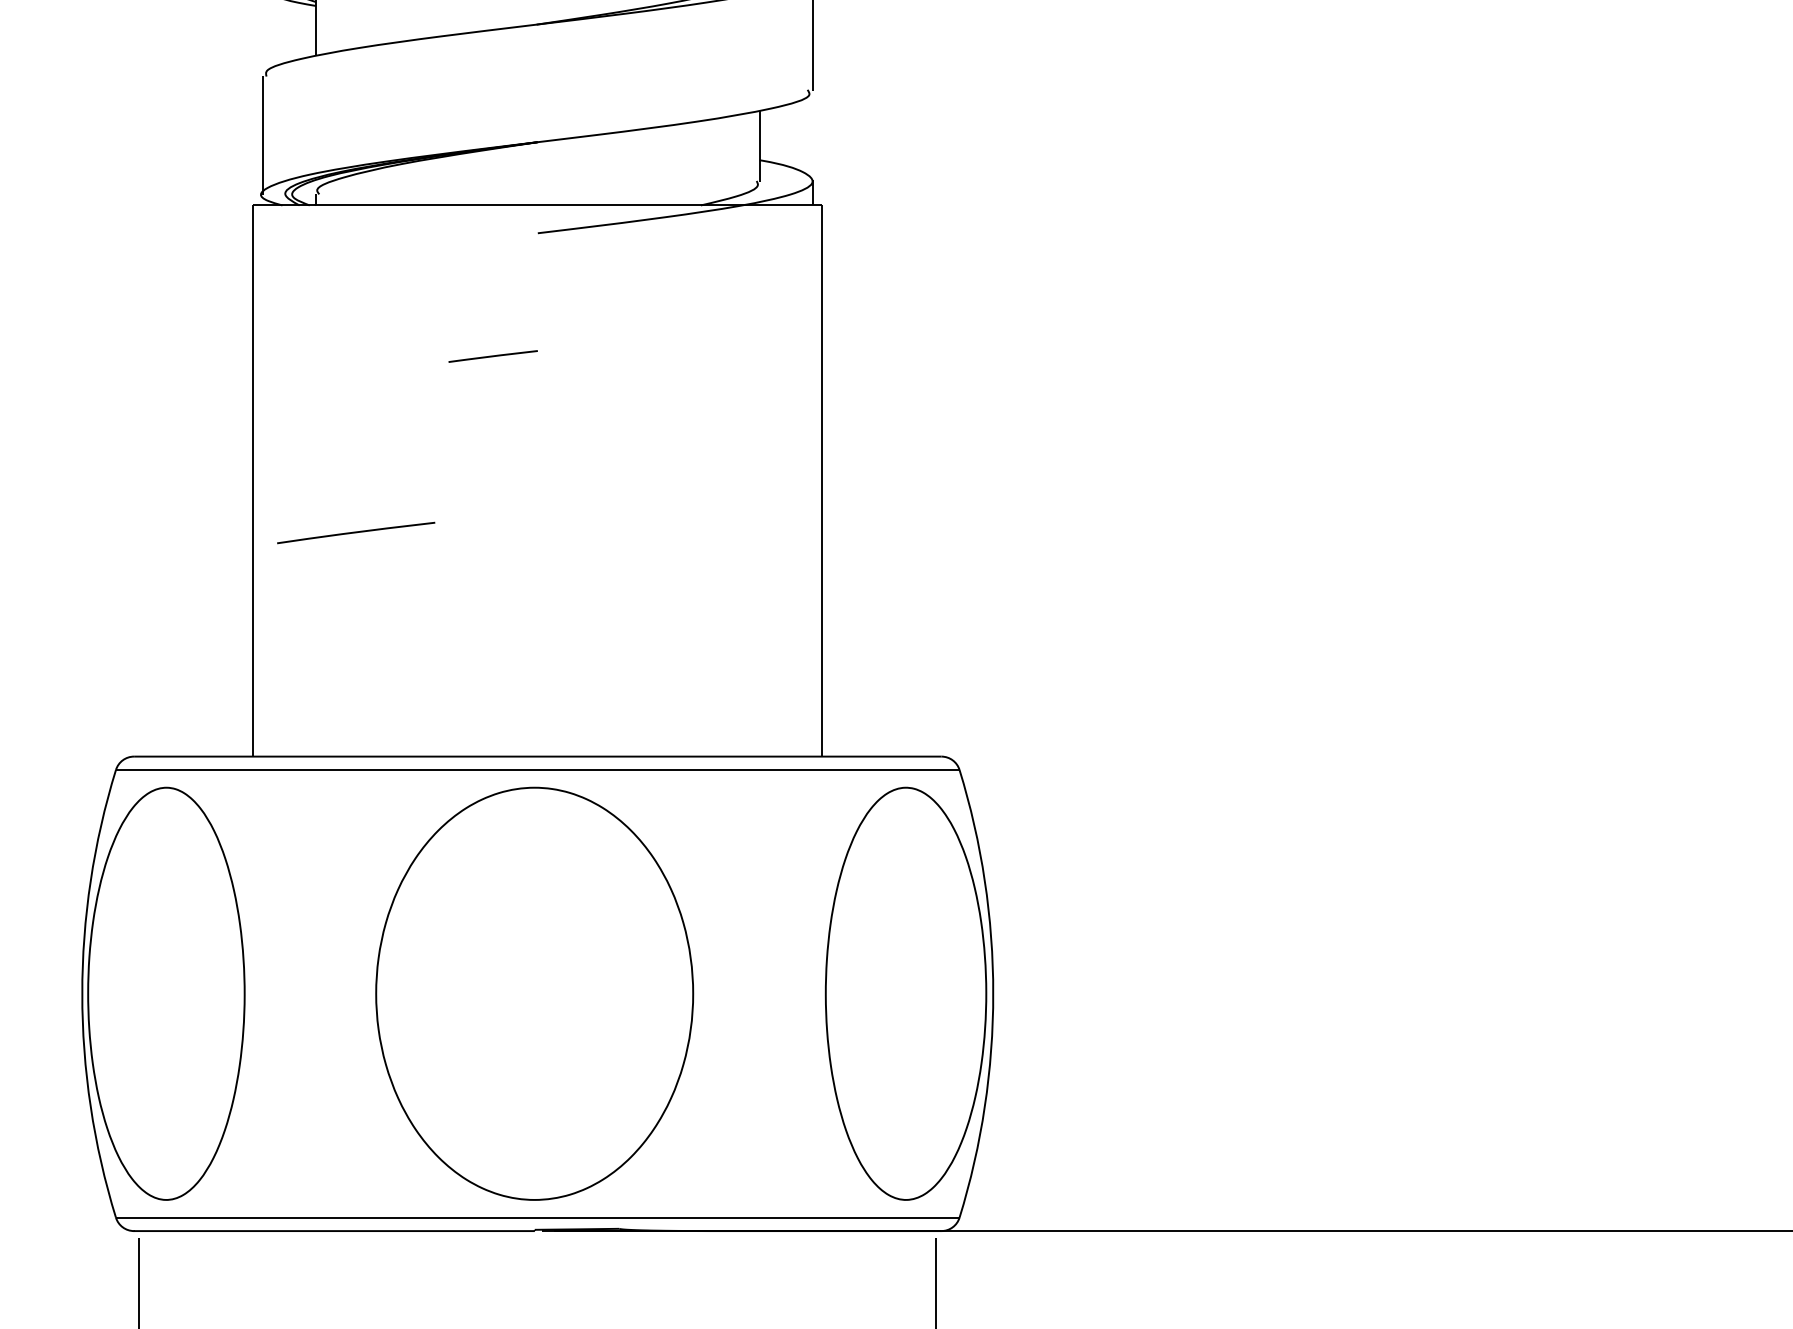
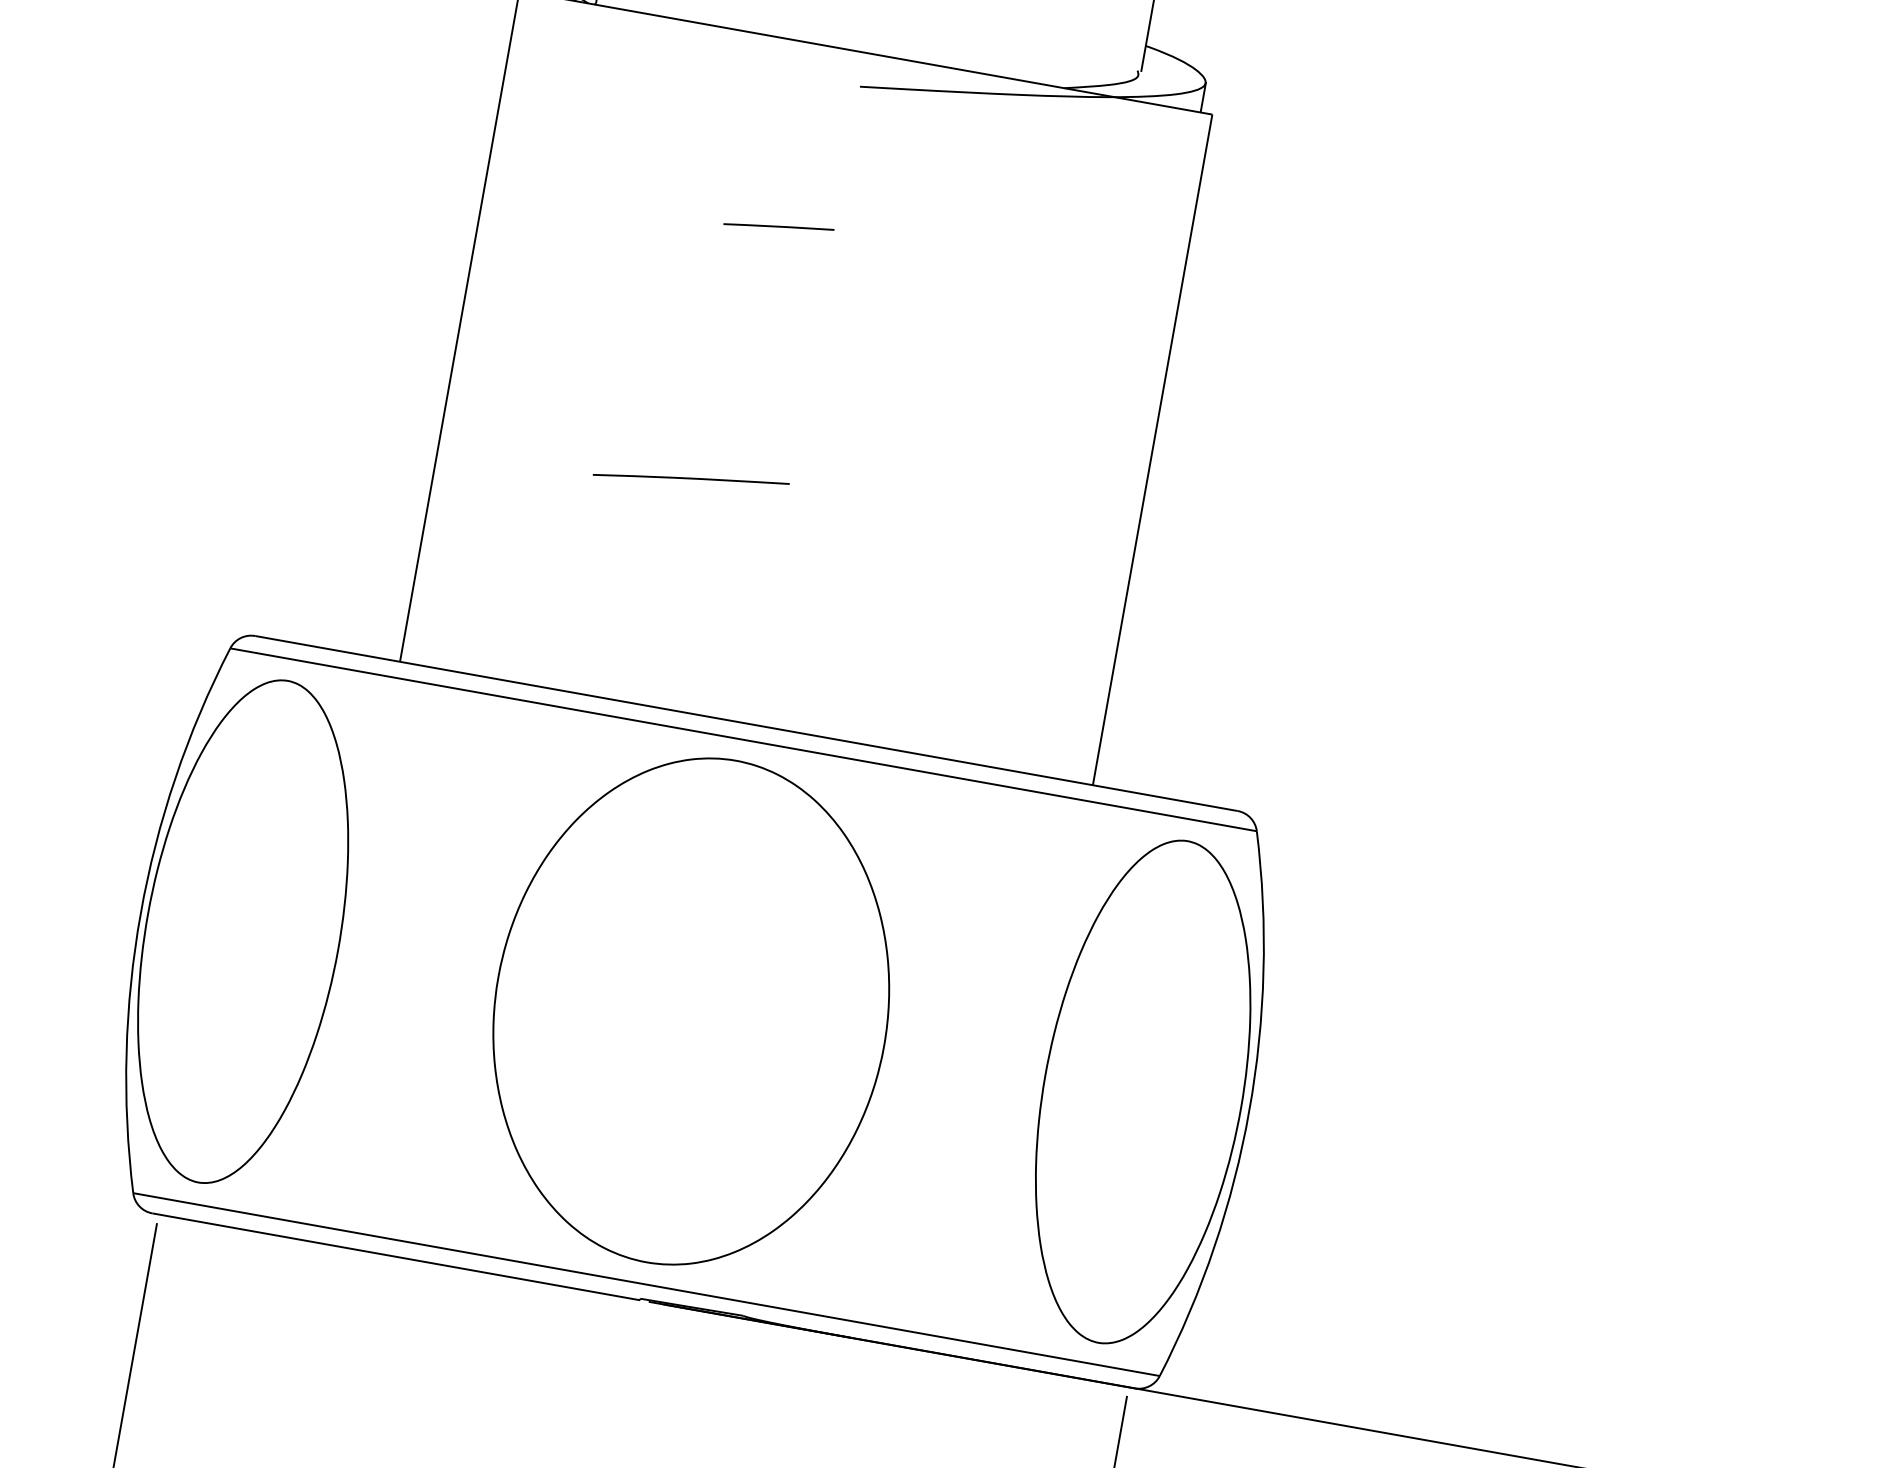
line: (356, 532) -> (691, 478), moved

